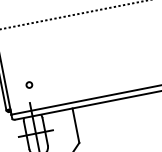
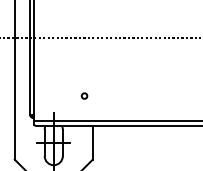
circle: (29, 84) -> (84, 95), moved

